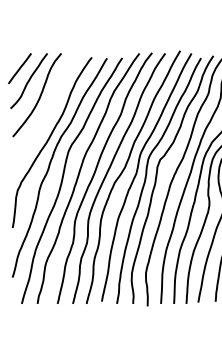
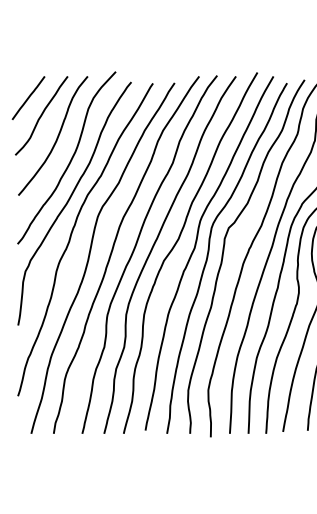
curve: (48, 112) -> (69, 160), added

